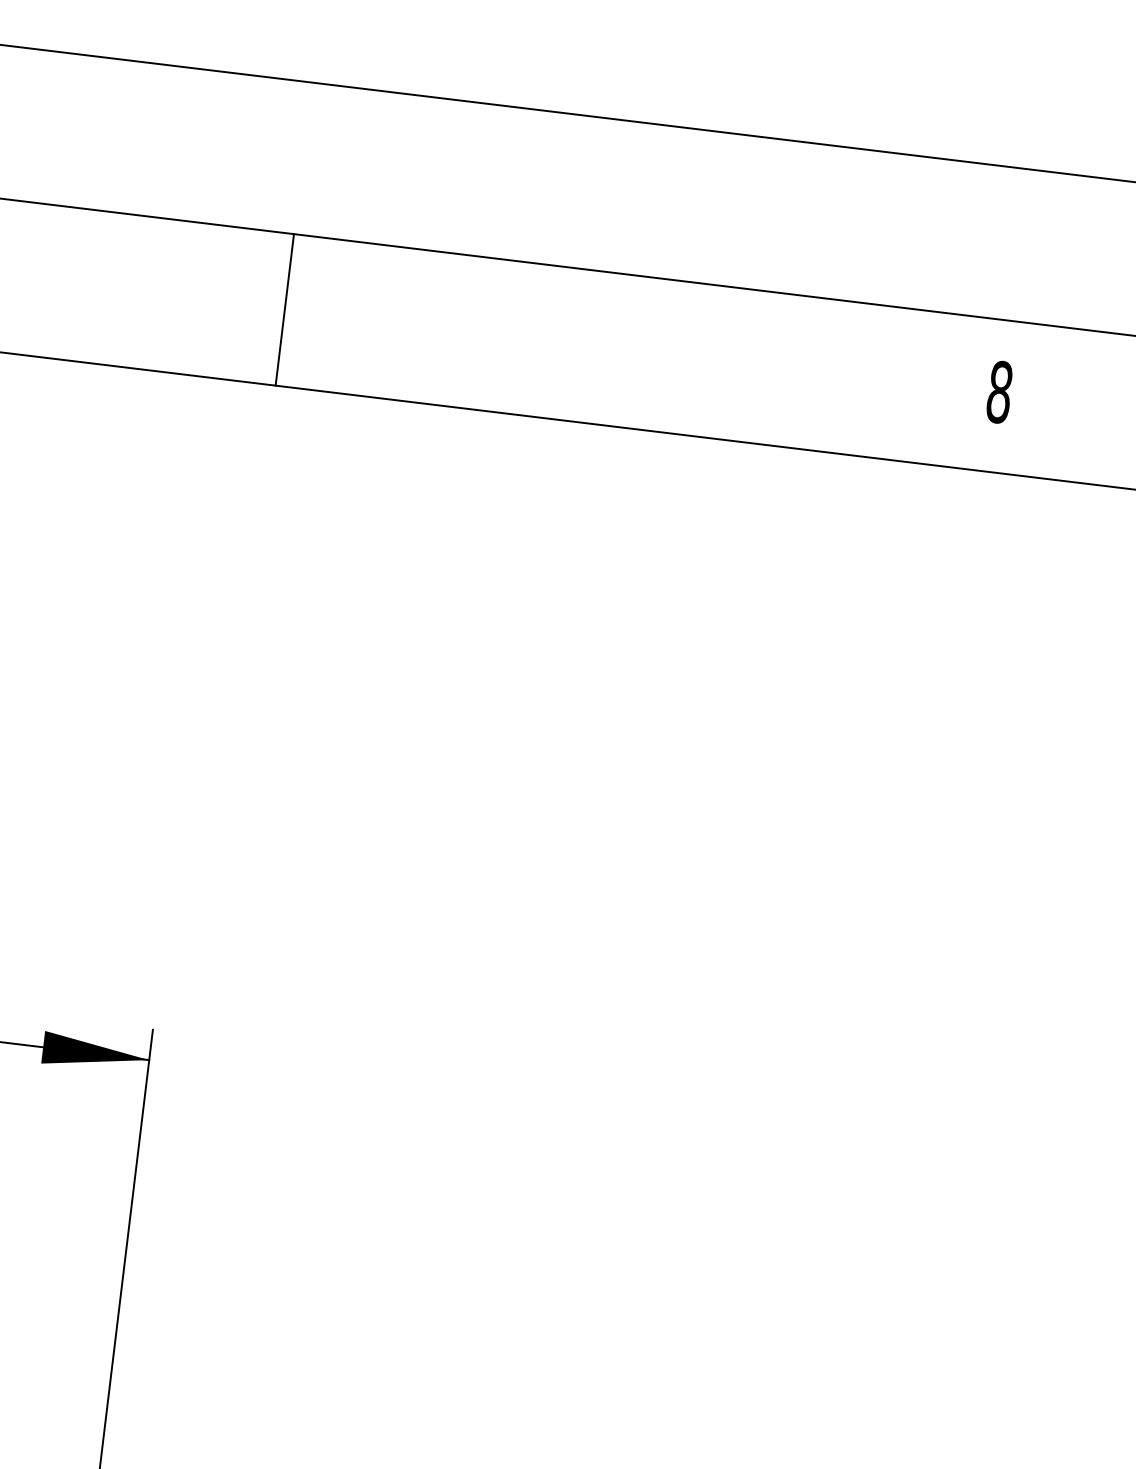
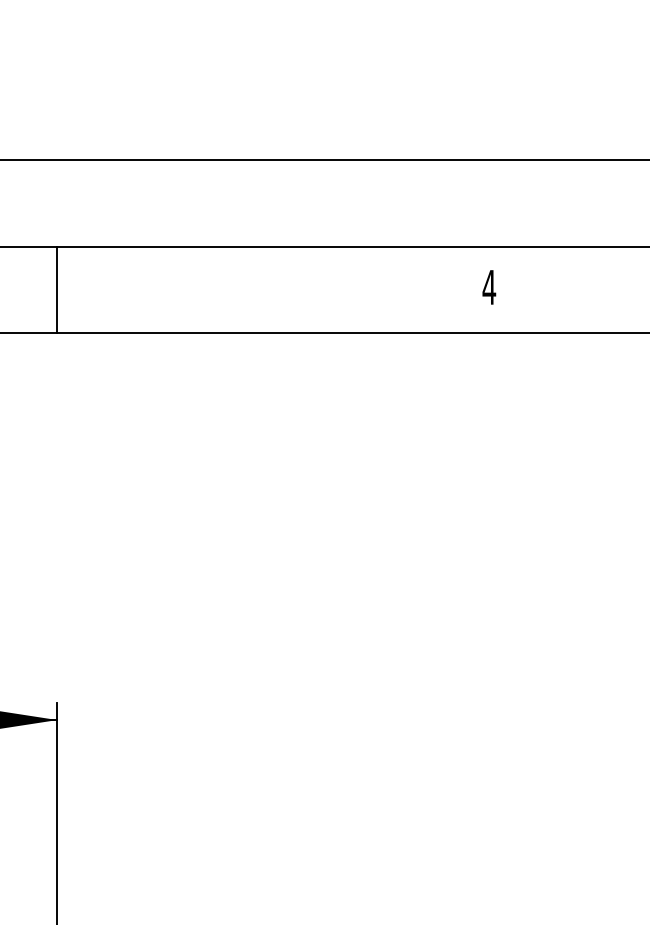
line: (284, 309) -> (57, 289), moved
text: (999, 392) -> (489, 287), 8 -> 4

